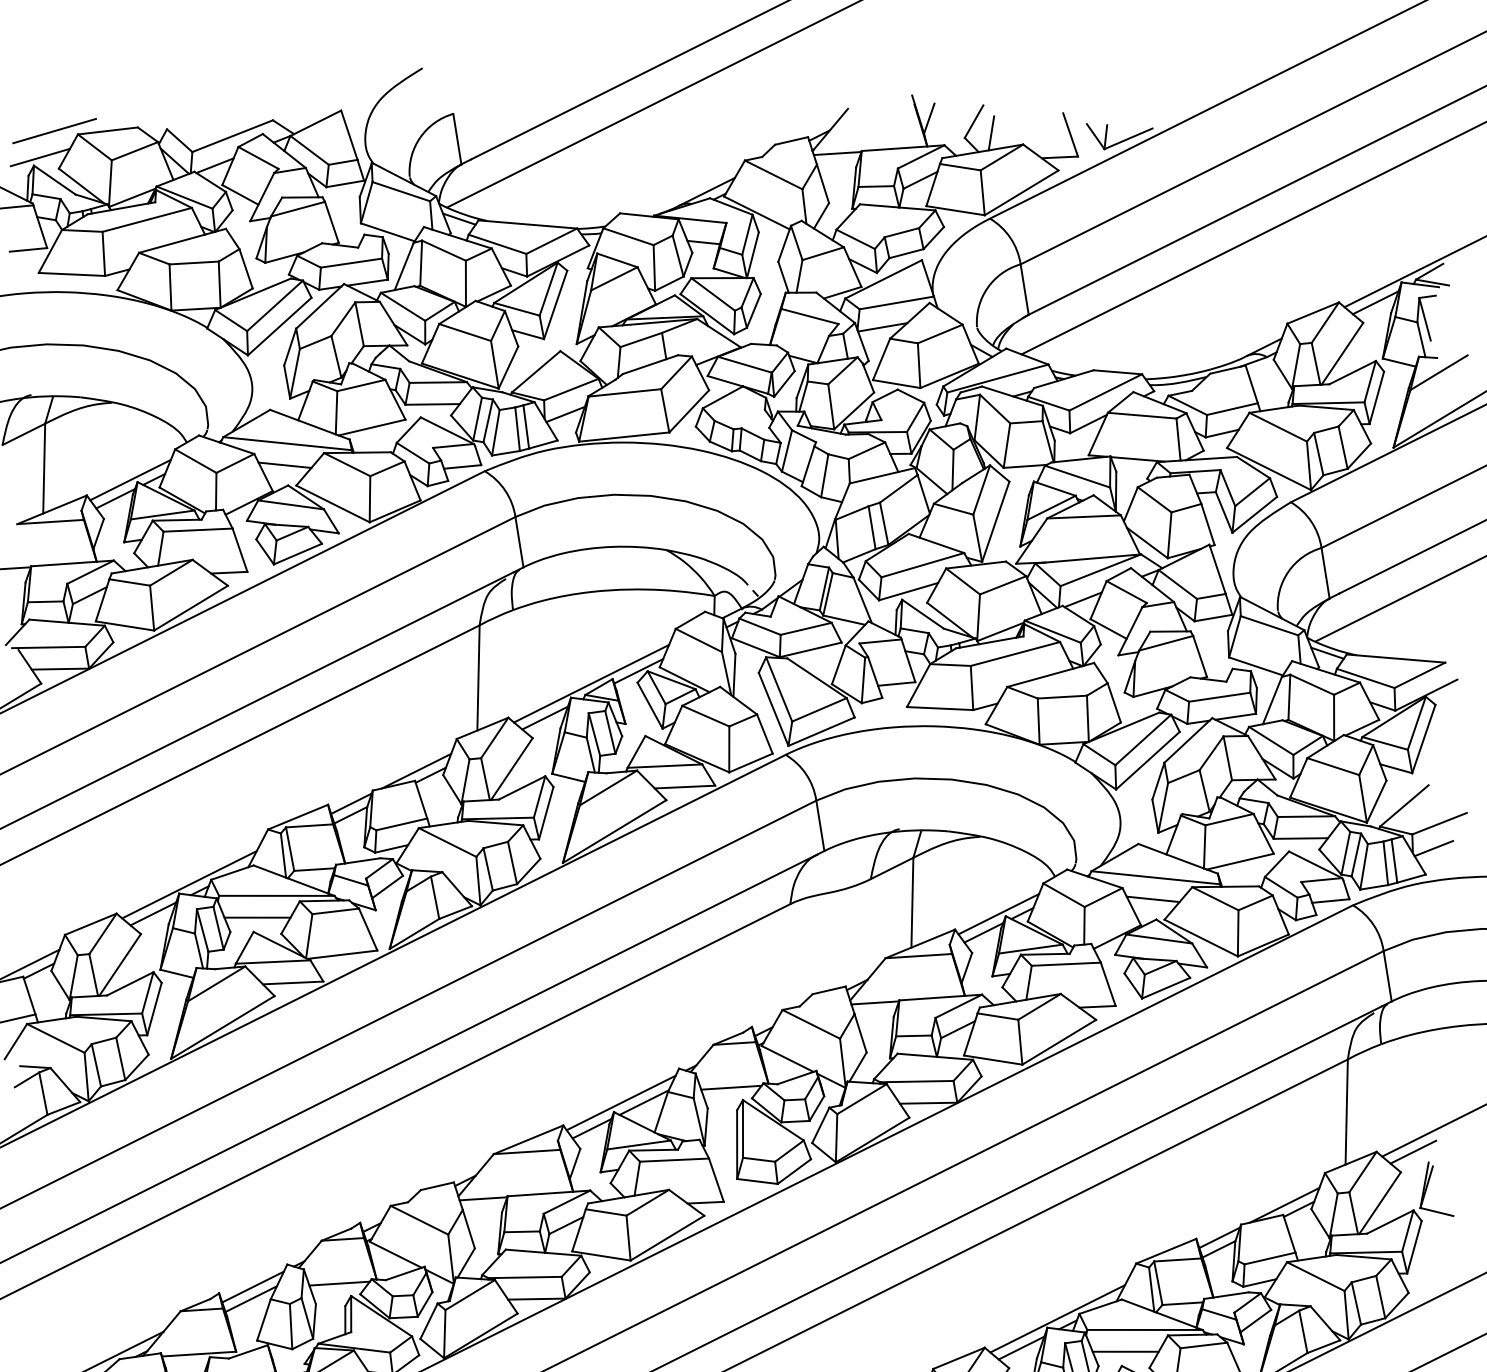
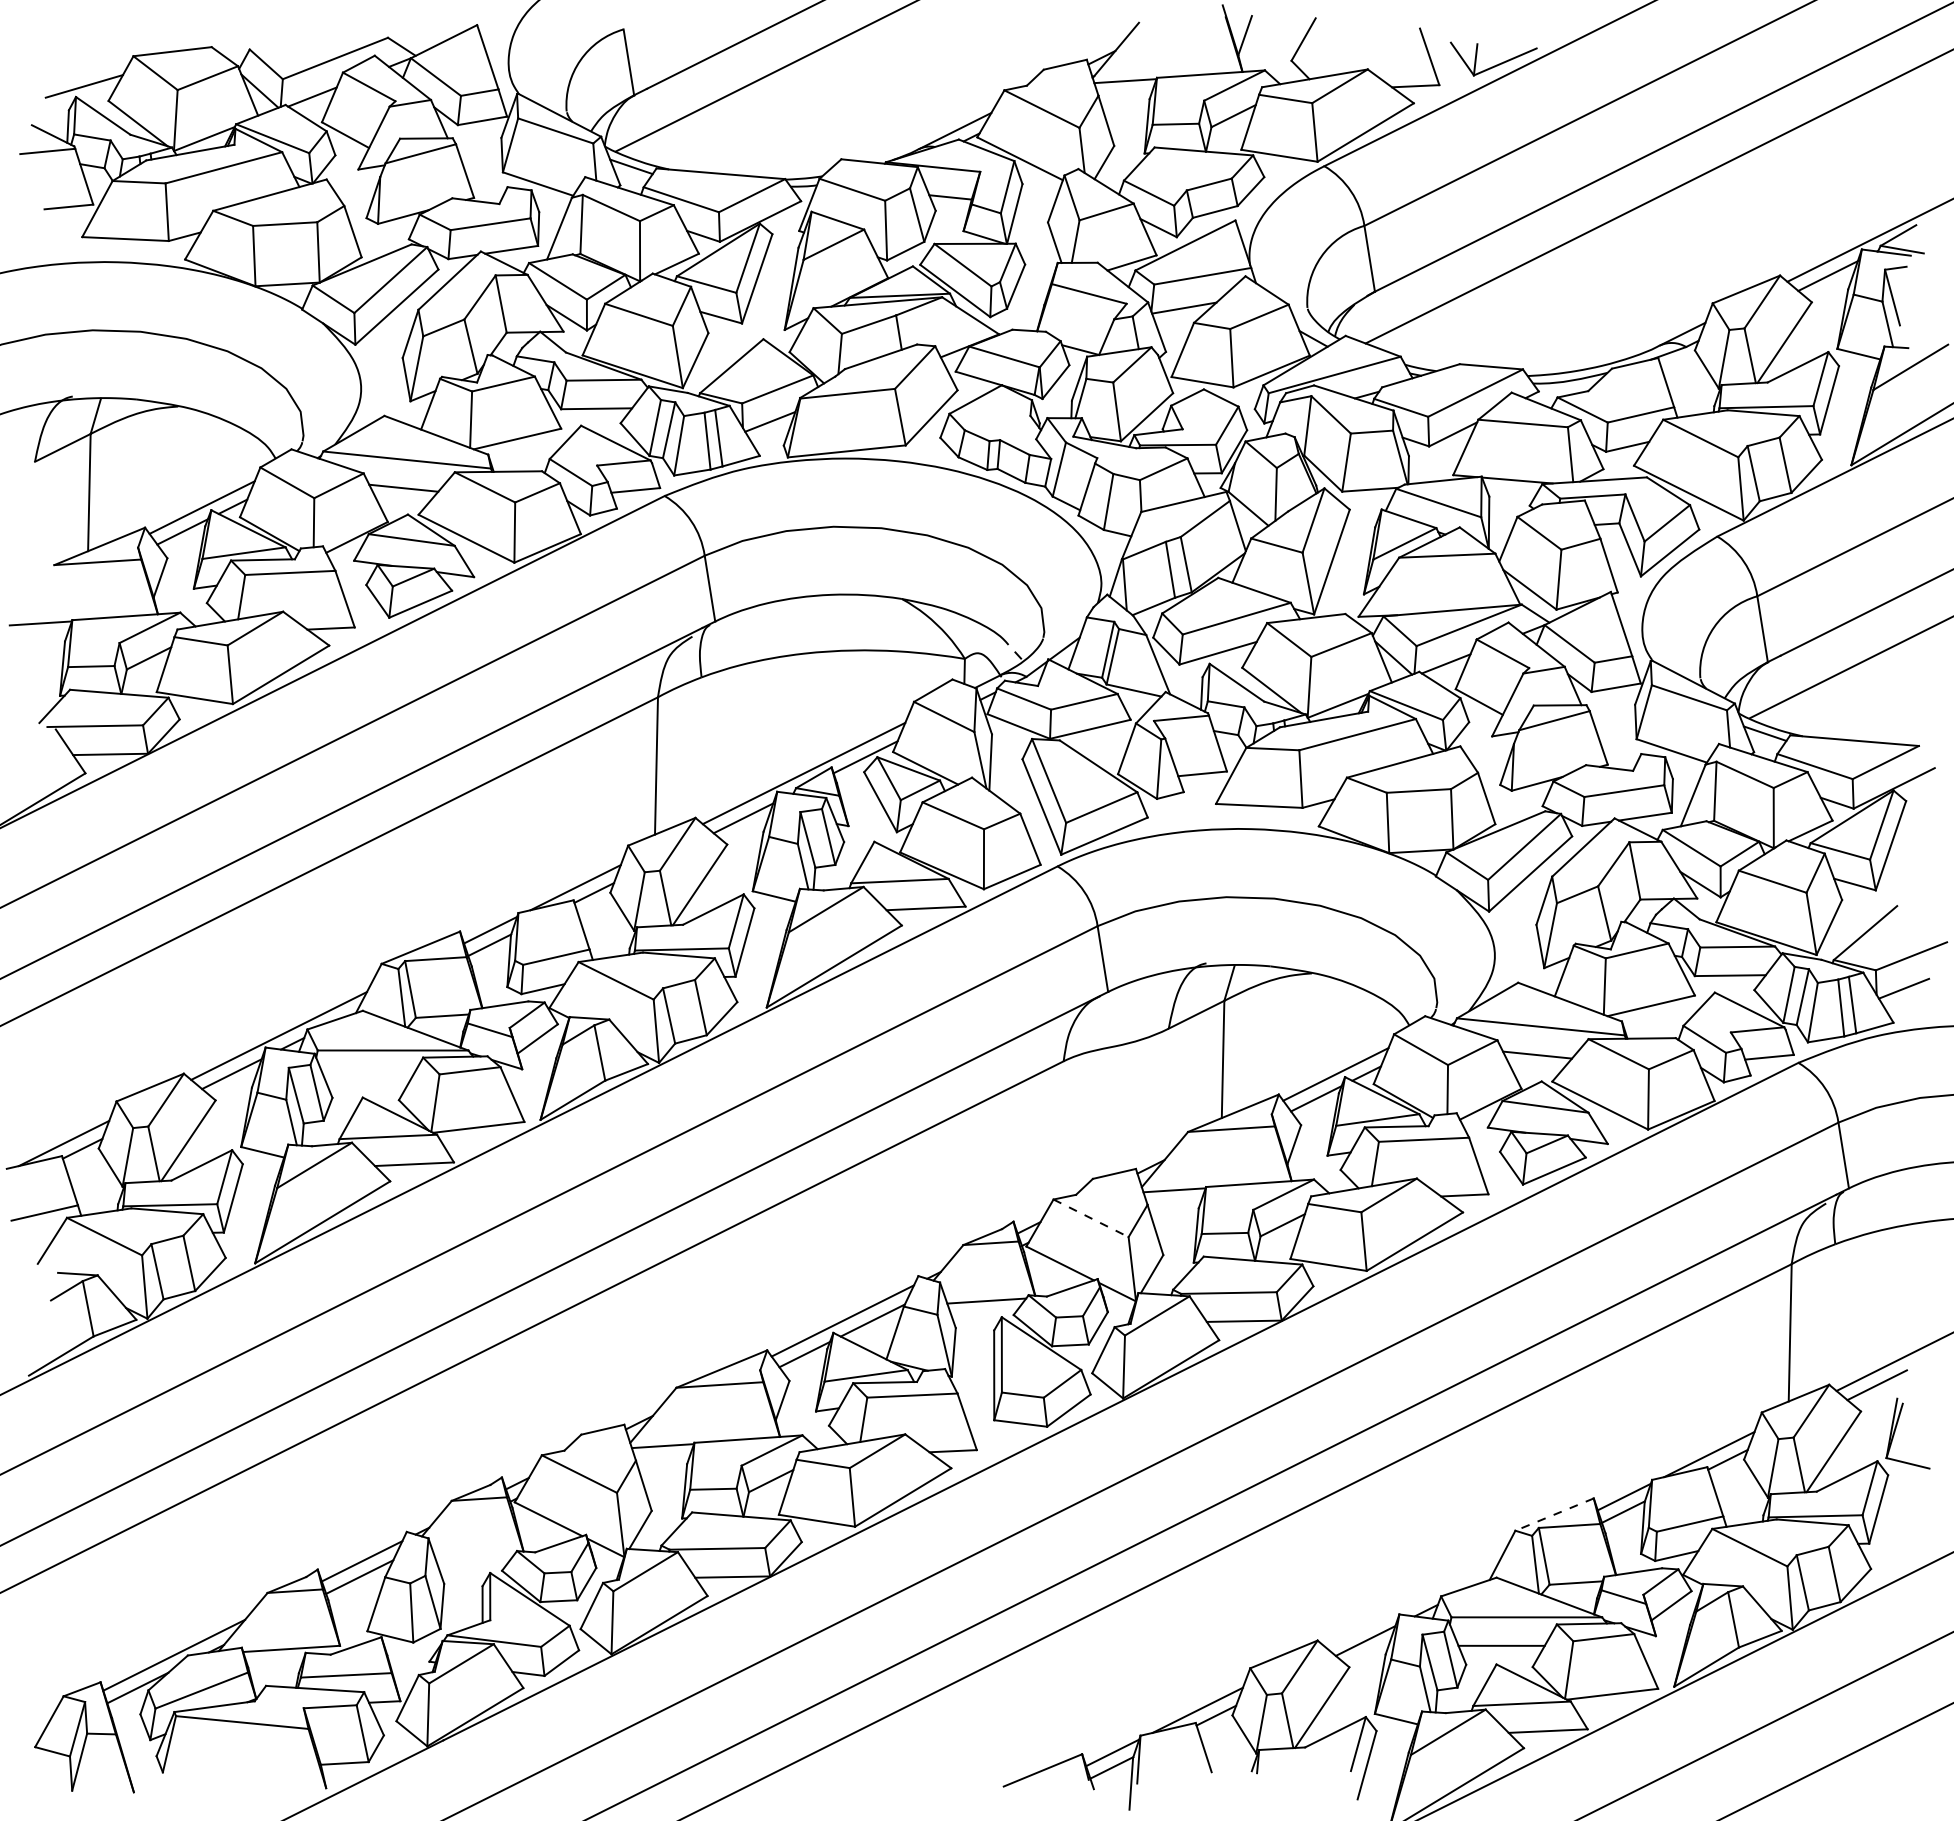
line: (54, 130) -> (102, 51), removed
line: (990, 133) -> (1325, 54), removed
line: (257, 917) -> (367, 1078), removed
line: (811, 1024) -> (1091, 1218), solid -> dashed
line: (1166, 1251) -> (1554, 1514), solid -> dashed
line: (339, 1283) -> (474, 1556), removed
line: (1057, 1318) -> (1412, 1602), removed

